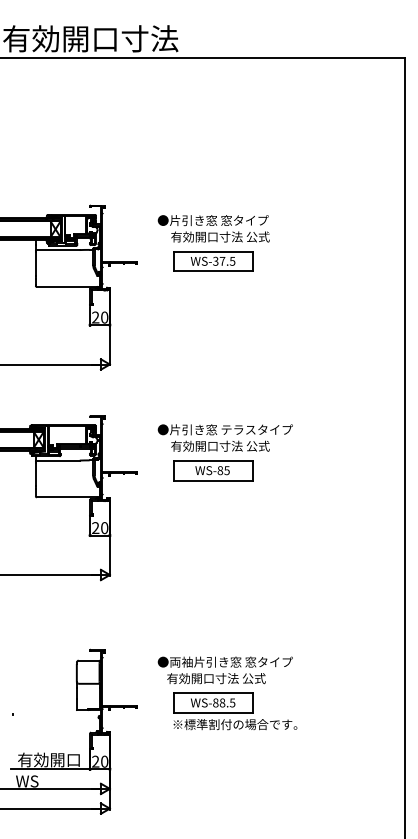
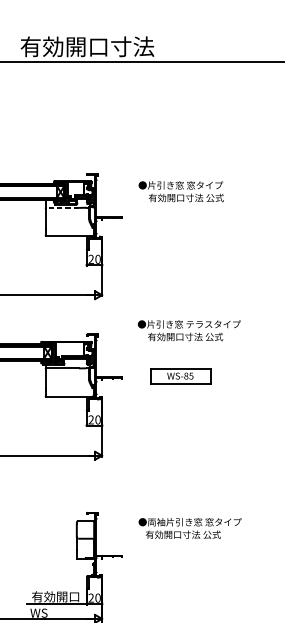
line: (57, 250) -> (62, 208), solid -> dashed
part: (213, 261) -> (181, 216), removed
text: (224, 437) -> (188, 330), moved
part: (235, 711) -> (197, 559), removed

